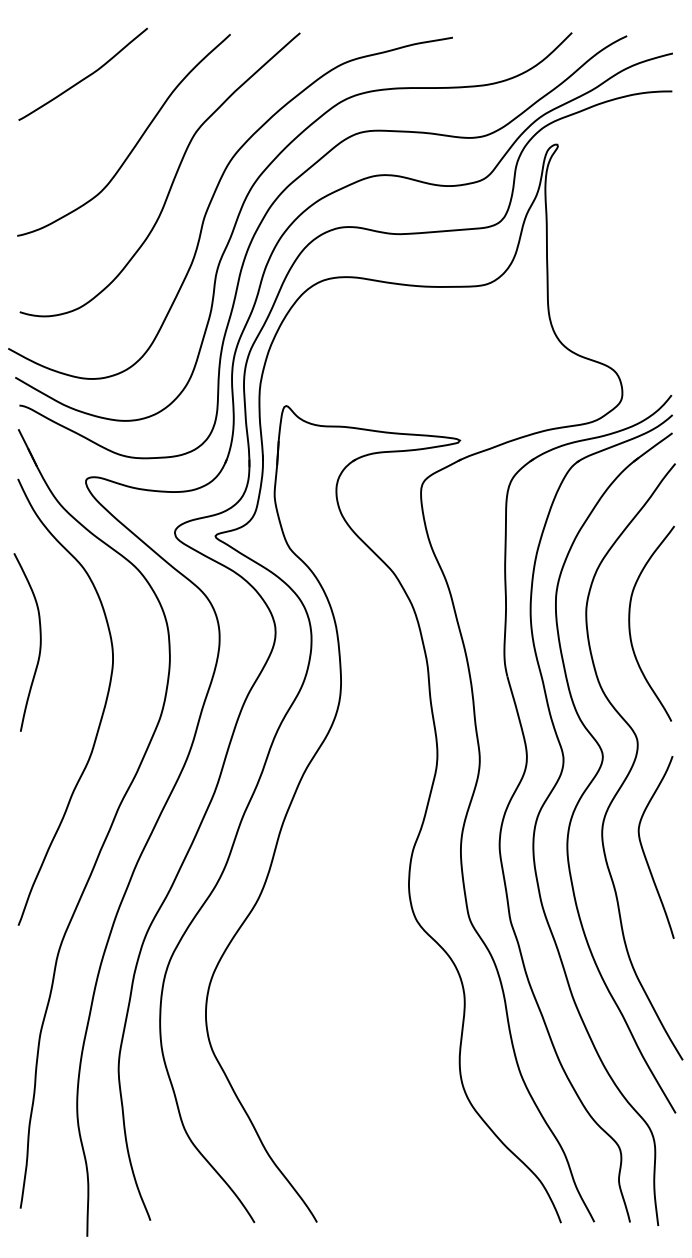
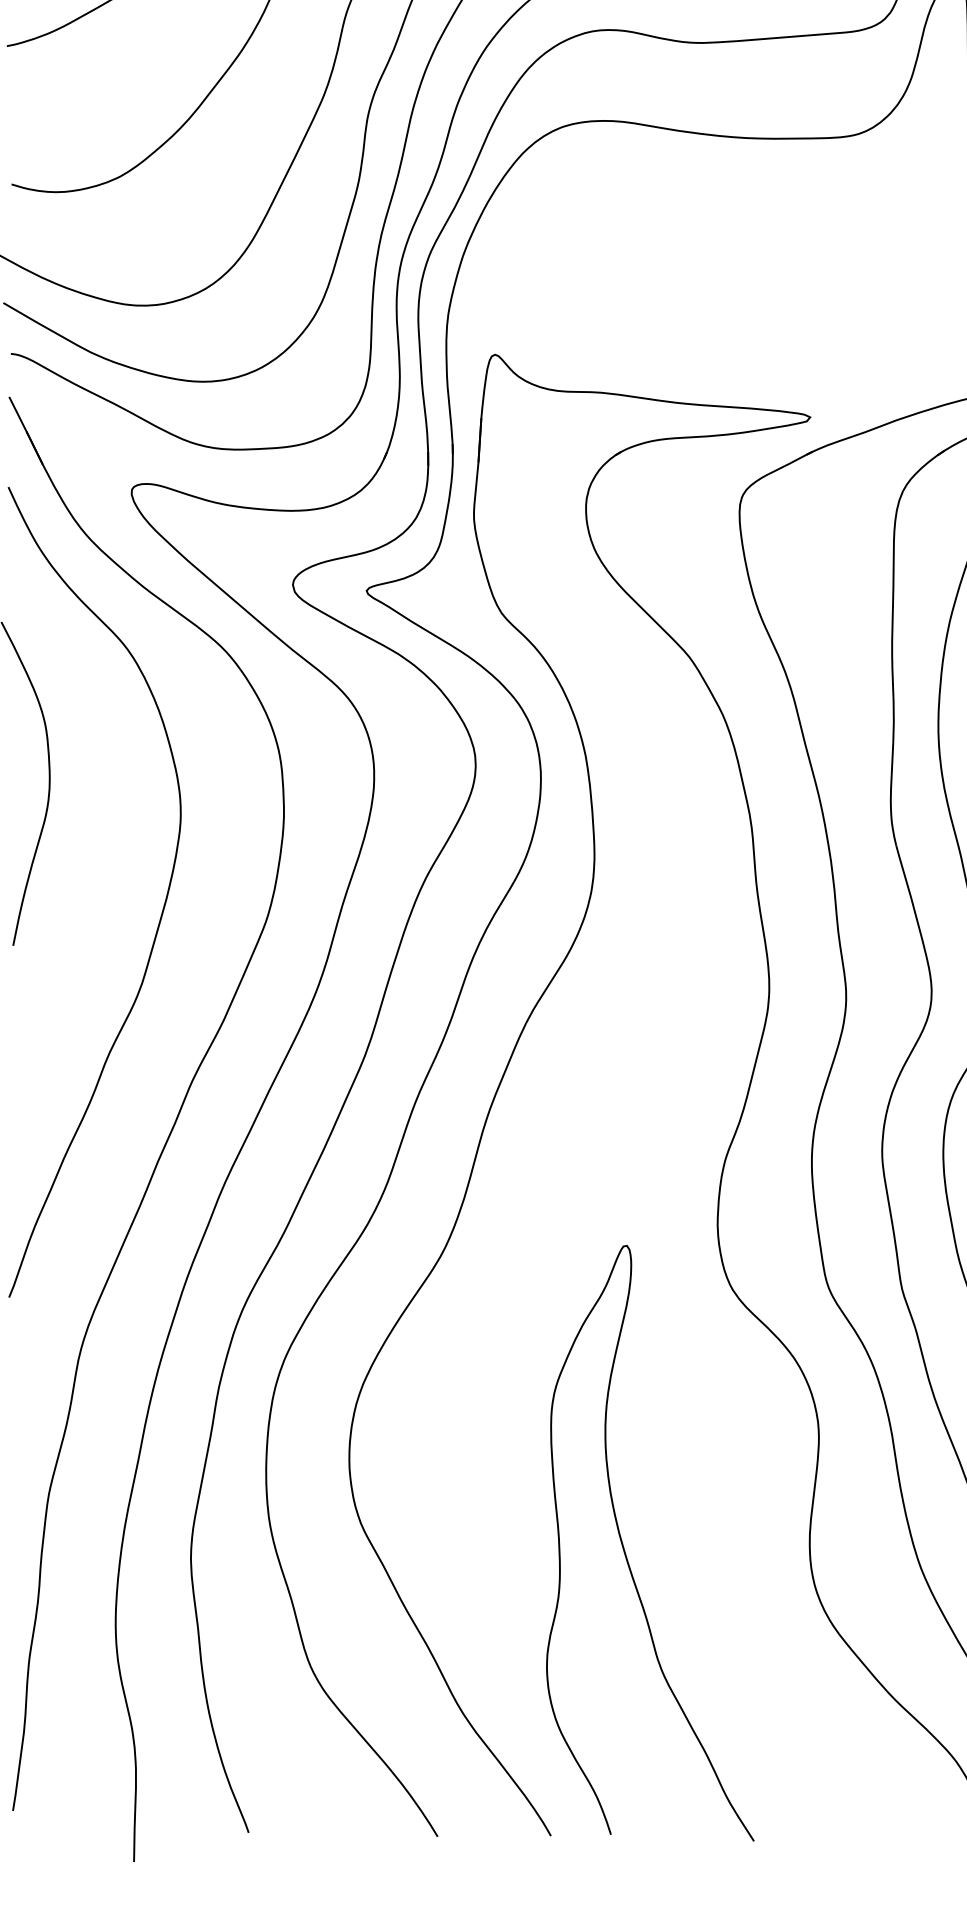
curve: (358, 1064) -> (626, 1549), added

